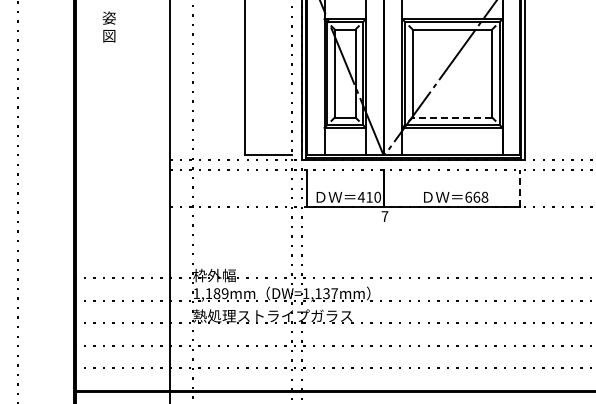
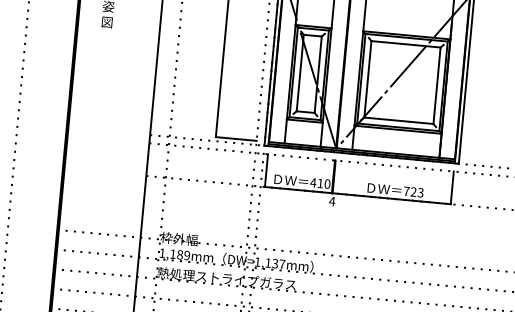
line: (452, 117) -> (398, 120), dashed -> solid
line: (520, 188) -> (452, 187), dashed -> solid
text: (476, 196) -> (413, 191), 668 -> 723
text: (384, 216) -> (331, 201), 7 -> 4

